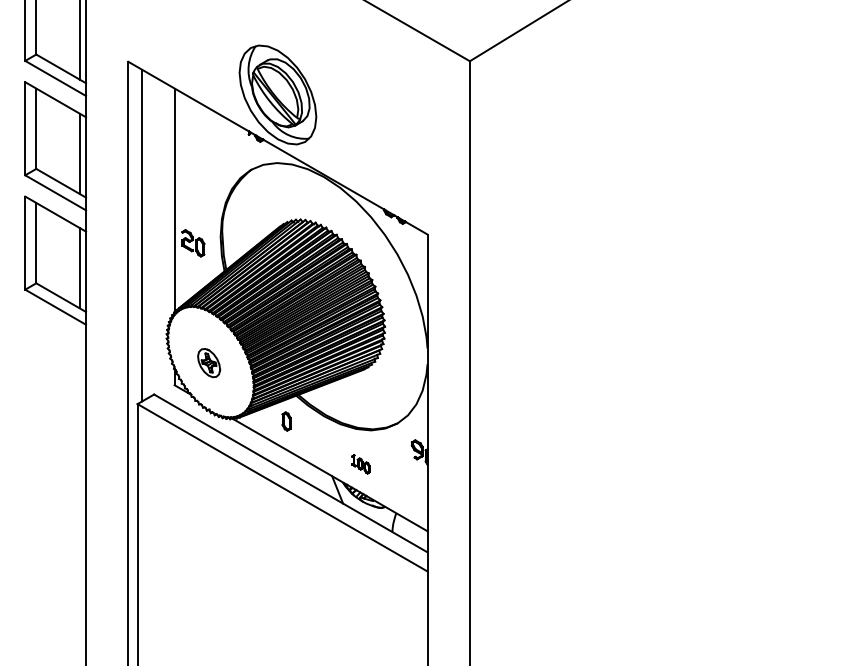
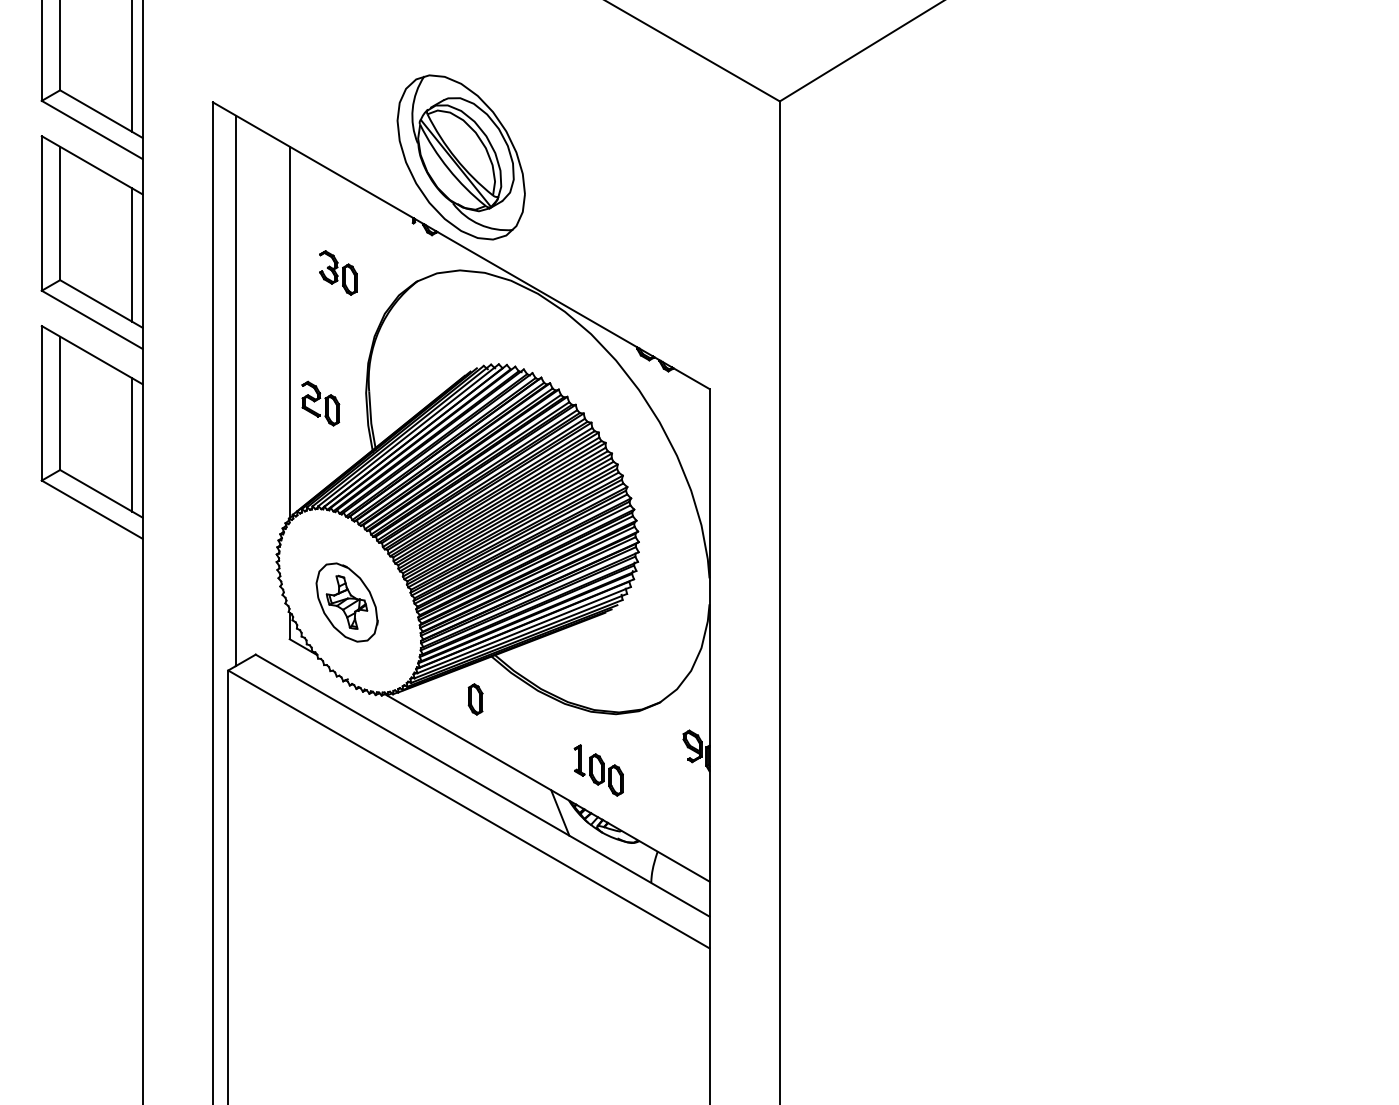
part: (203, 164) -> (337, 272), added
part: (208, 362) -> (345, 601), size x1.67
part: (360, 464) -> (598, 770), size x1.67

